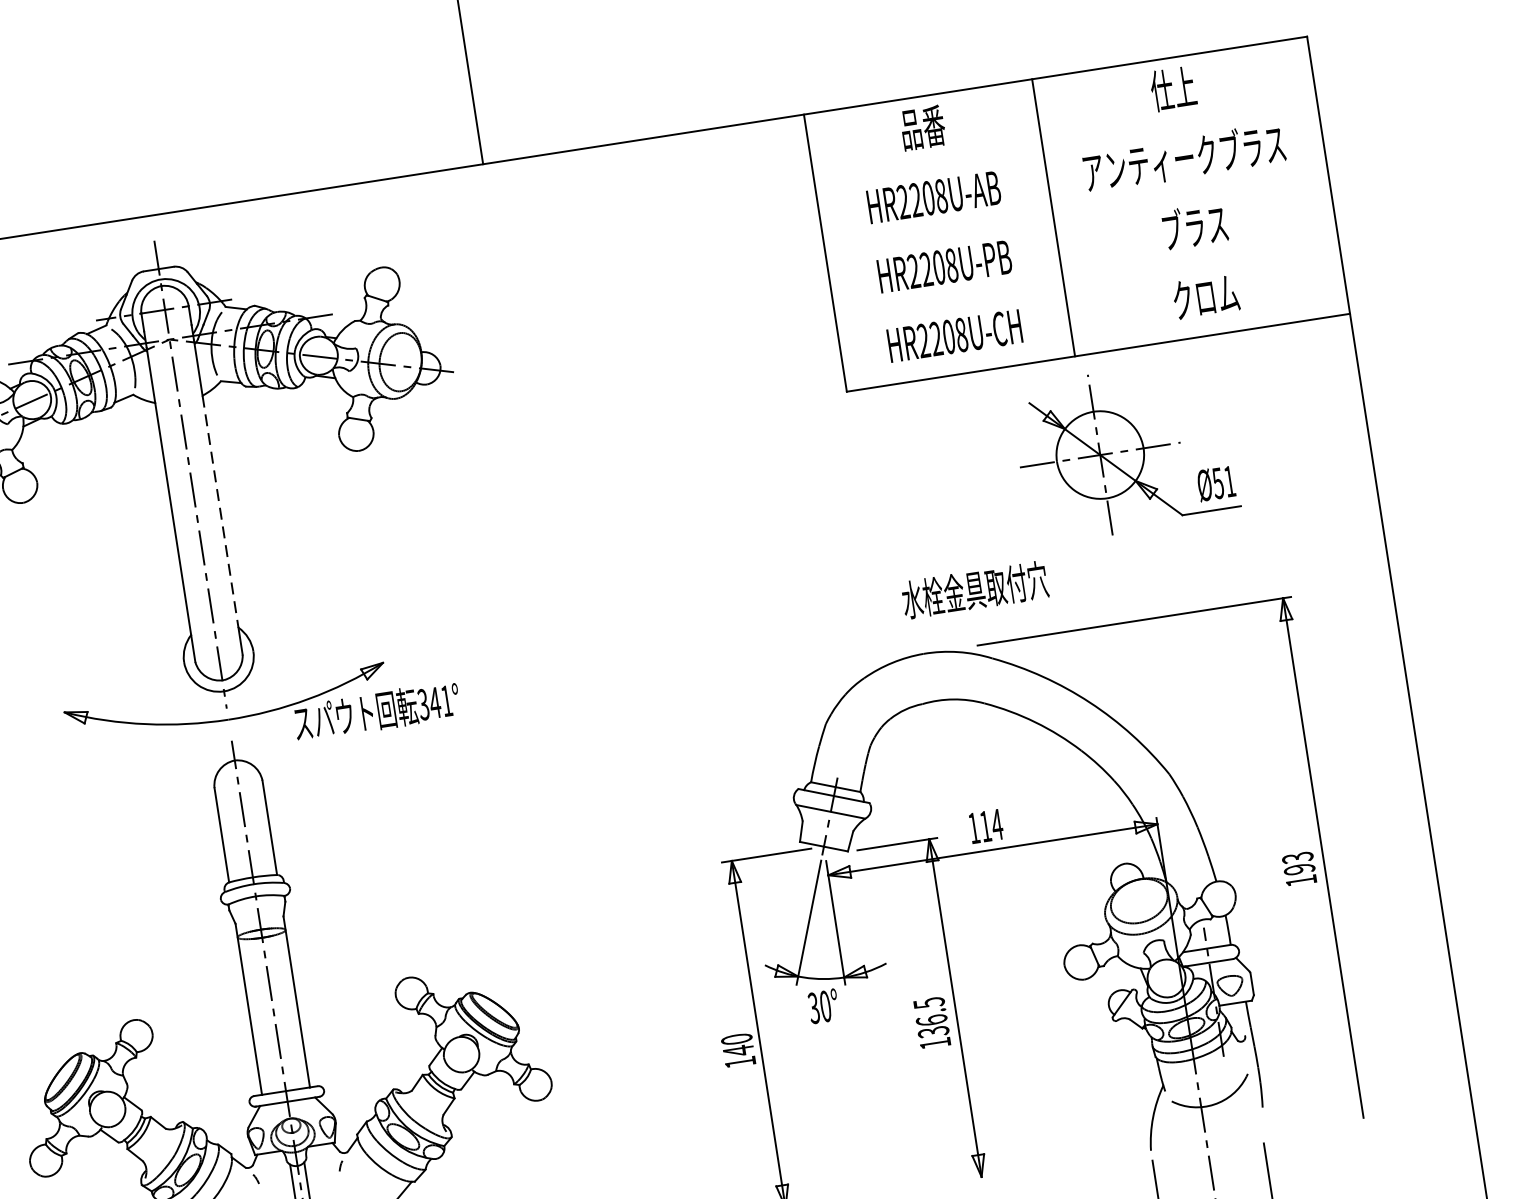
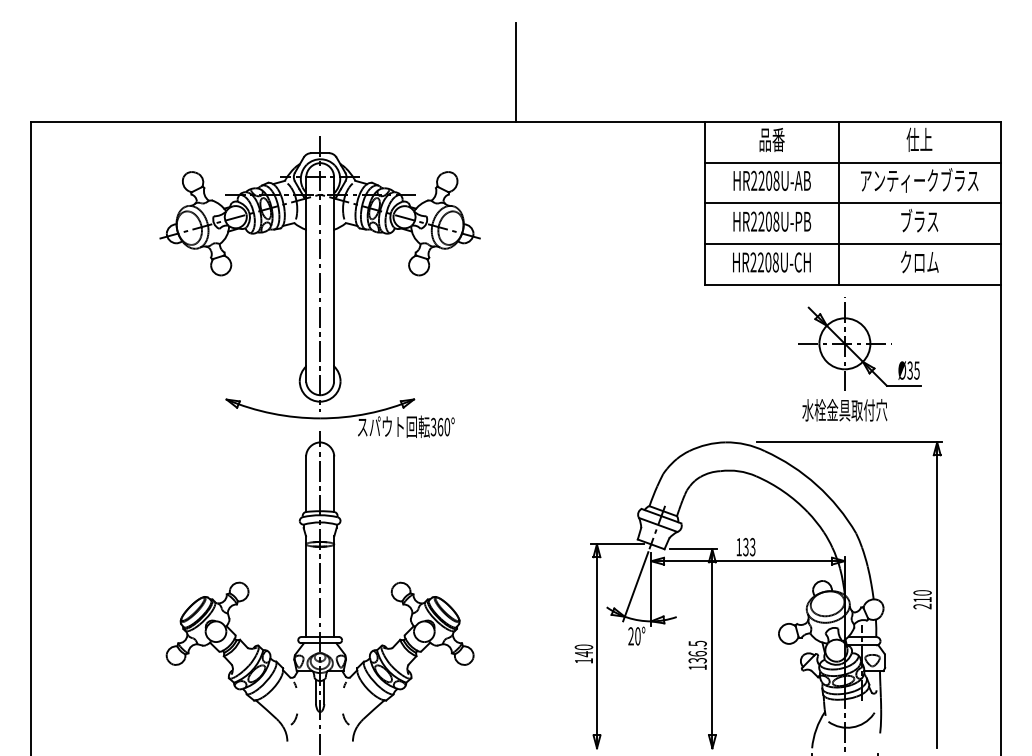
line: (1065, 145) -> (852, 162), added
line: (1076, 214) -> (852, 203), added
line: (1087, 284) -> (852, 244), added
text: (1223, 482) -> (913, 370), Ø51 -> Ø35
line: (221, 512) -> (334, 298), dashed -> solid
text: (974, 590) -> (844, 410), moved
text: (440, 701) -> (443, 426), 341° -> 360°
text: (991, 824) -> (749, 546), 114 -> 133
text: (1299, 868) -> (922, 599), 193 -> 210
text: (813, 1008) -> (630, 636), 30° -> 20°

